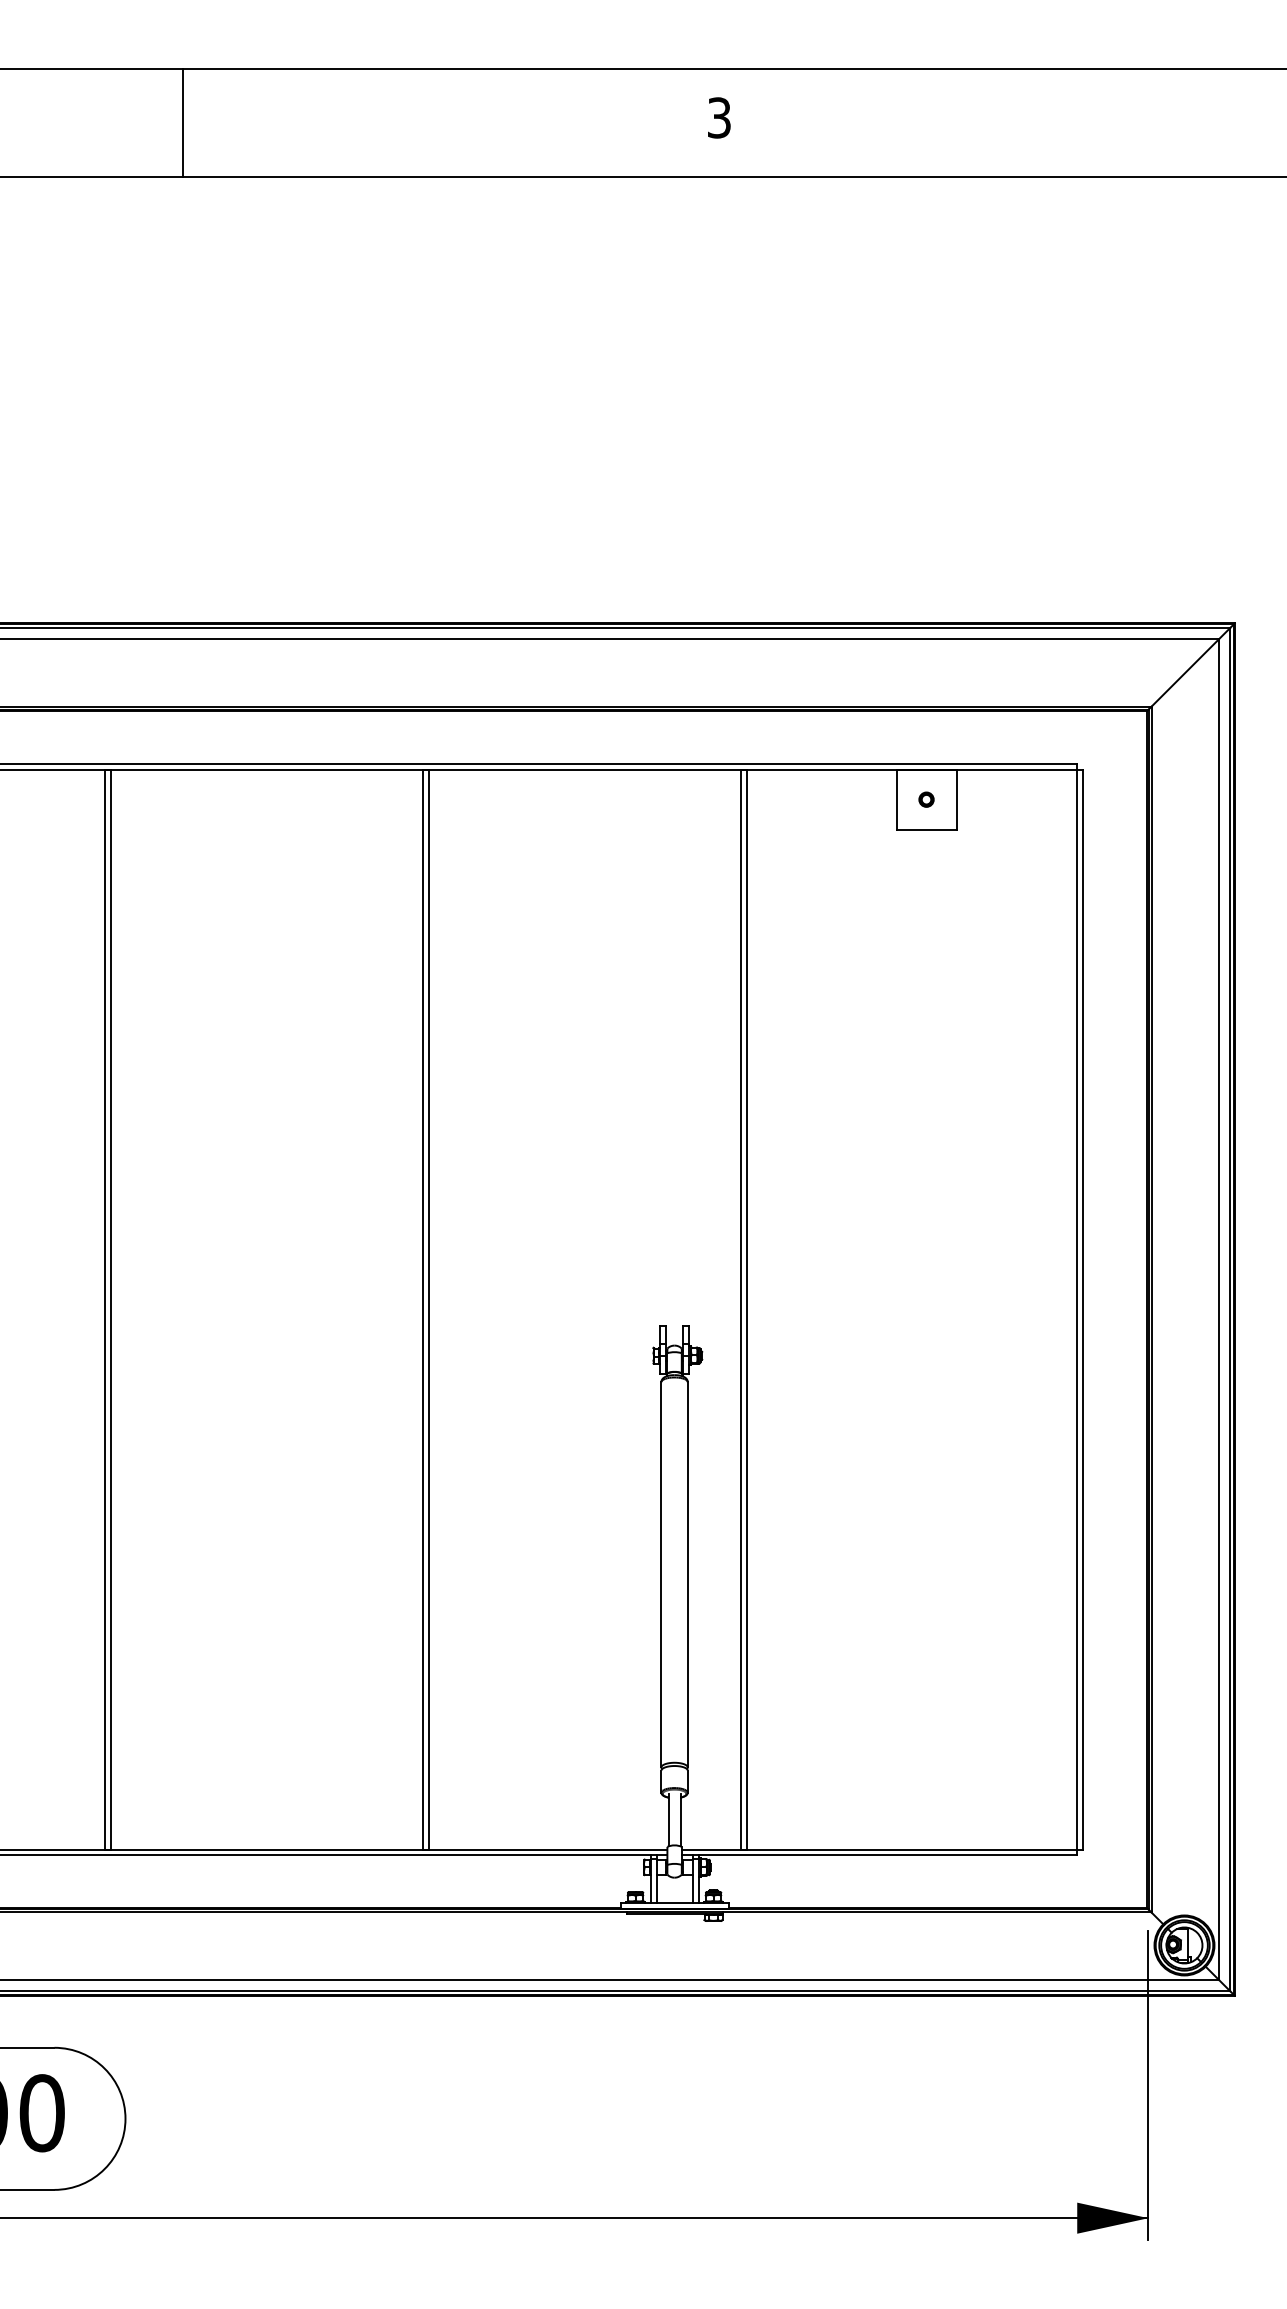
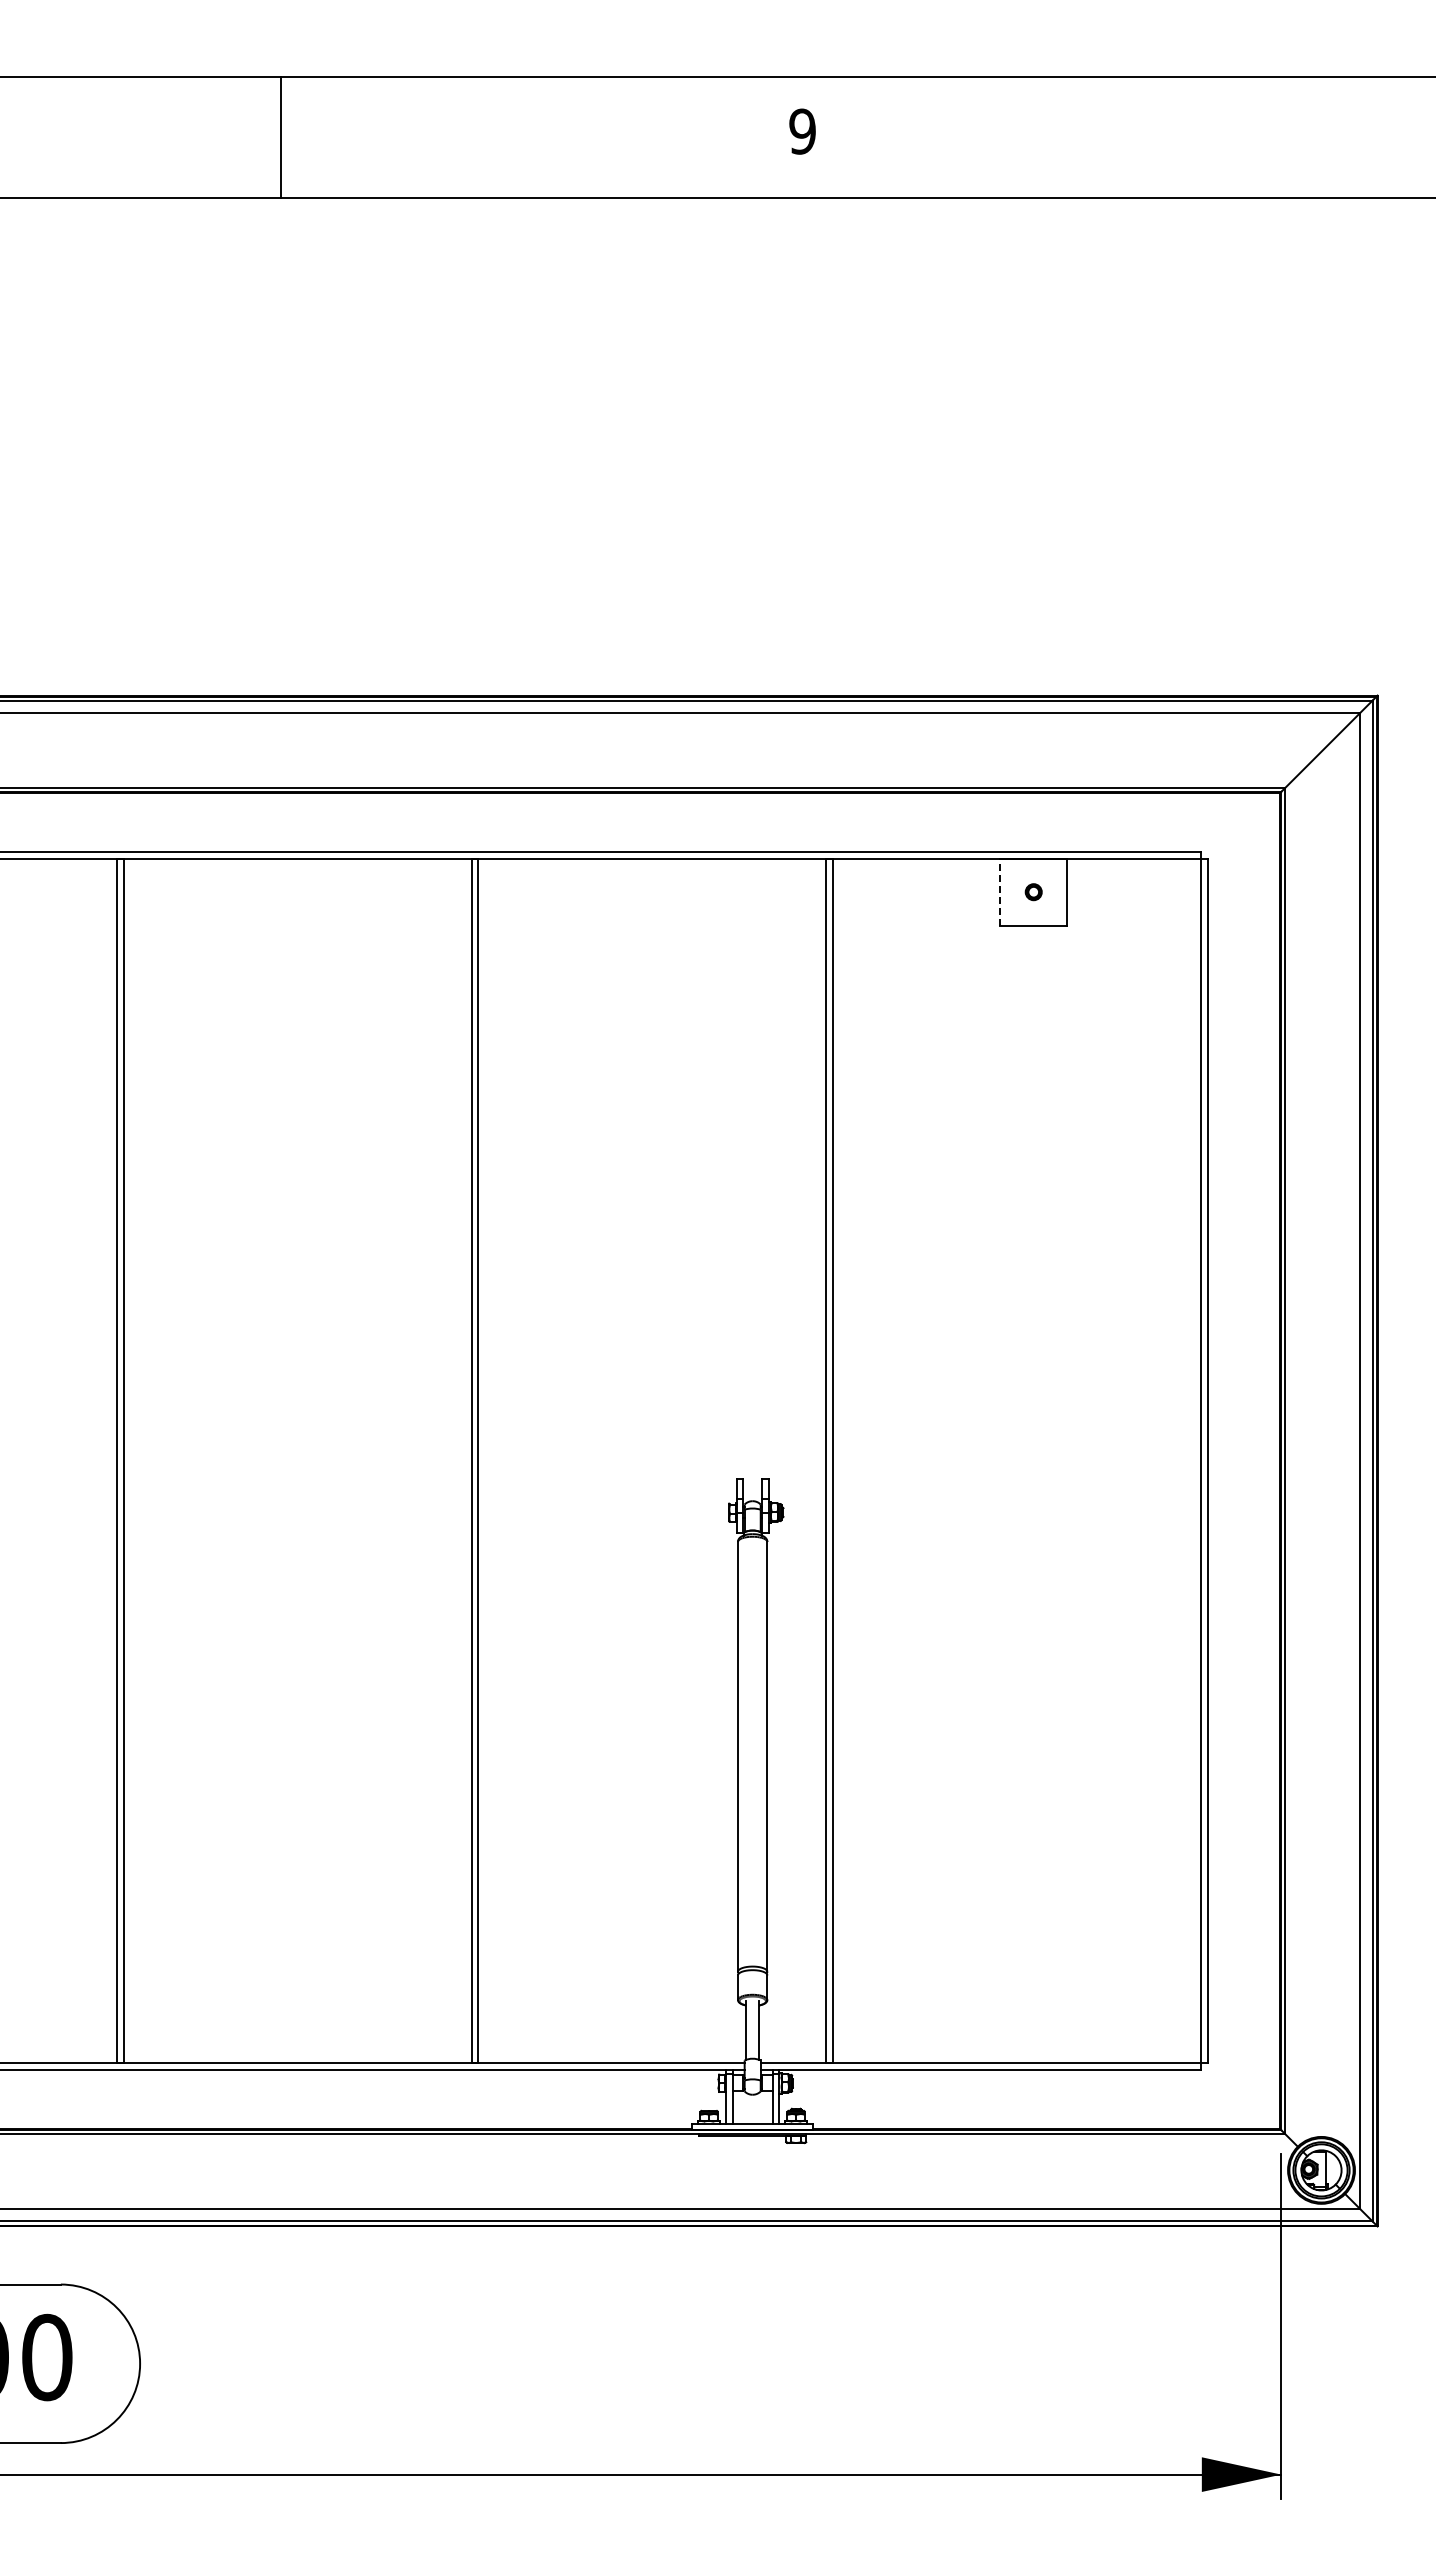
text: (719, 117) -> (802, 131), 3 -> 9
line: (182, 123) -> (280, 137), moved
line: (896, 799) -> (1000, 891), solid -> dashed

